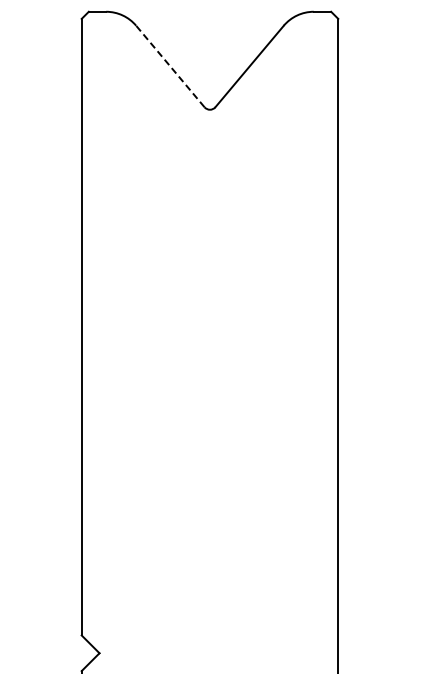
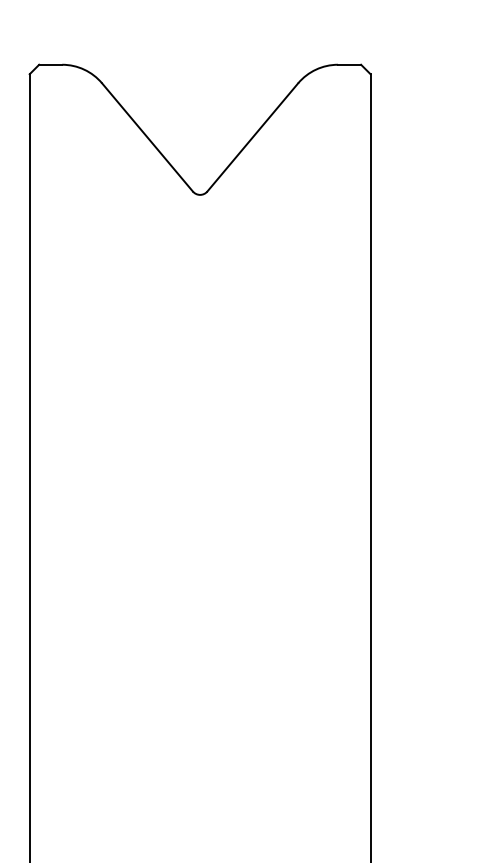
line: (170, 66) -> (147, 137), dashed -> solid

